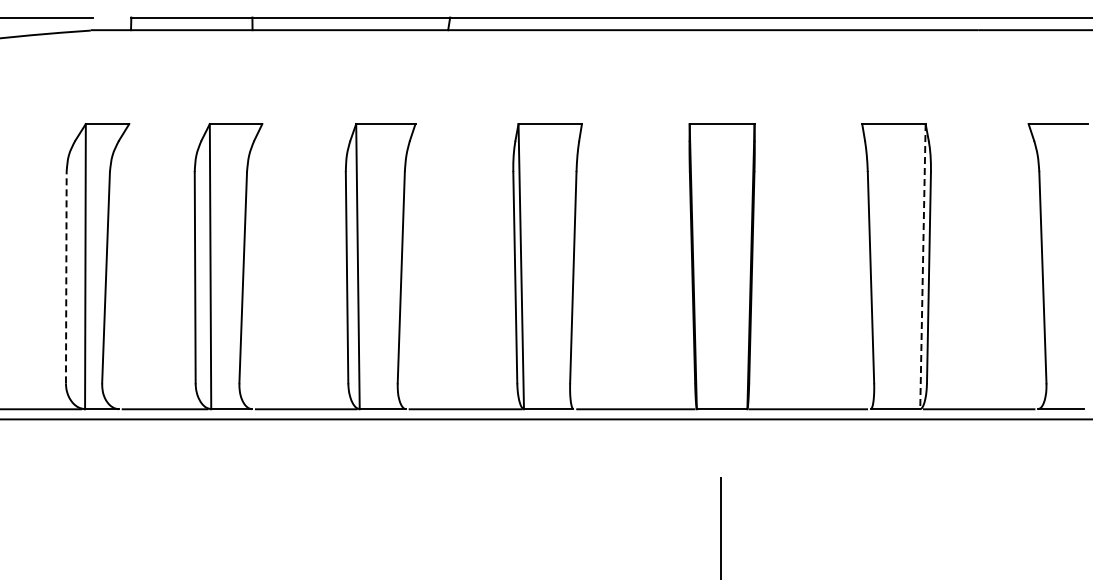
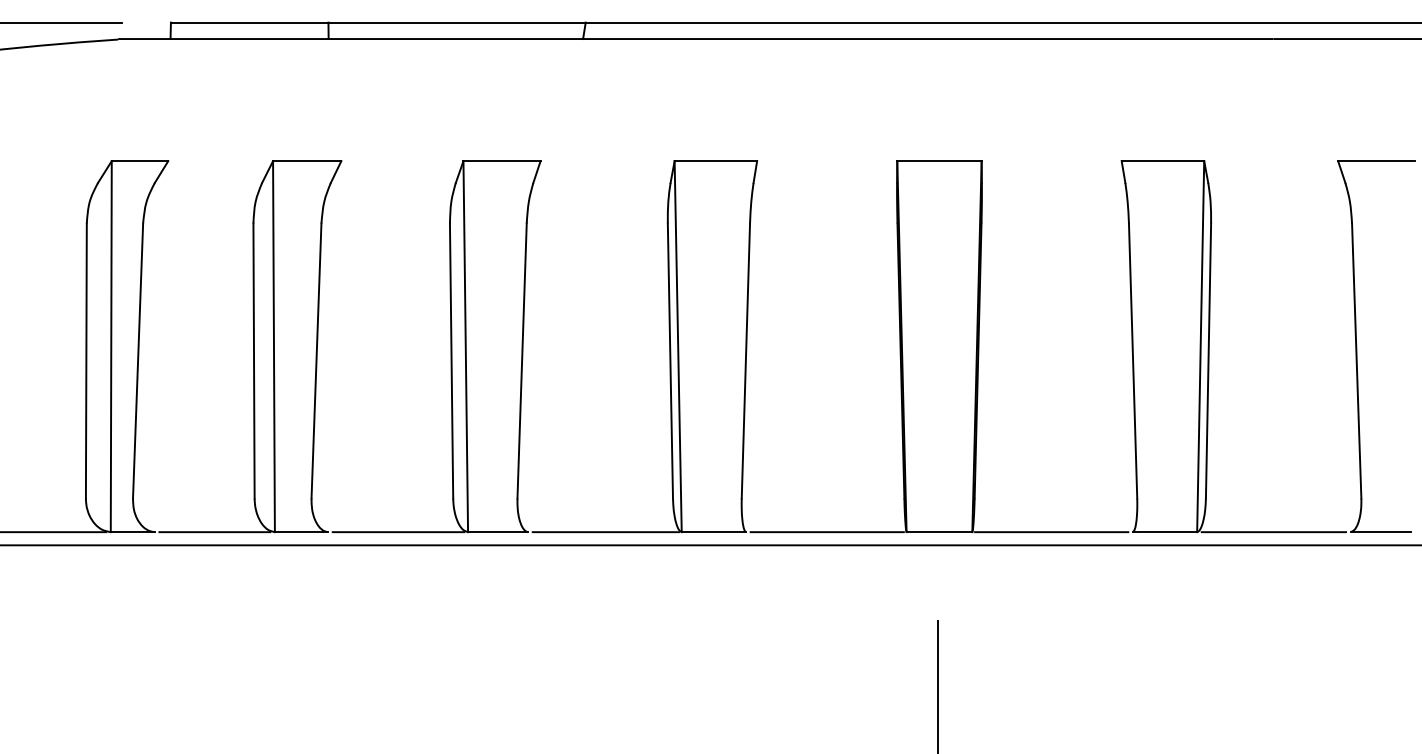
line: (922, 266) -> (1200, 346), dashed -> solid
line: (66, 277) -> (86, 360), dashed -> solid

